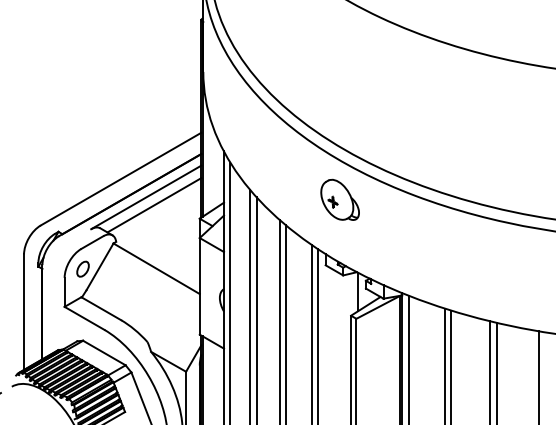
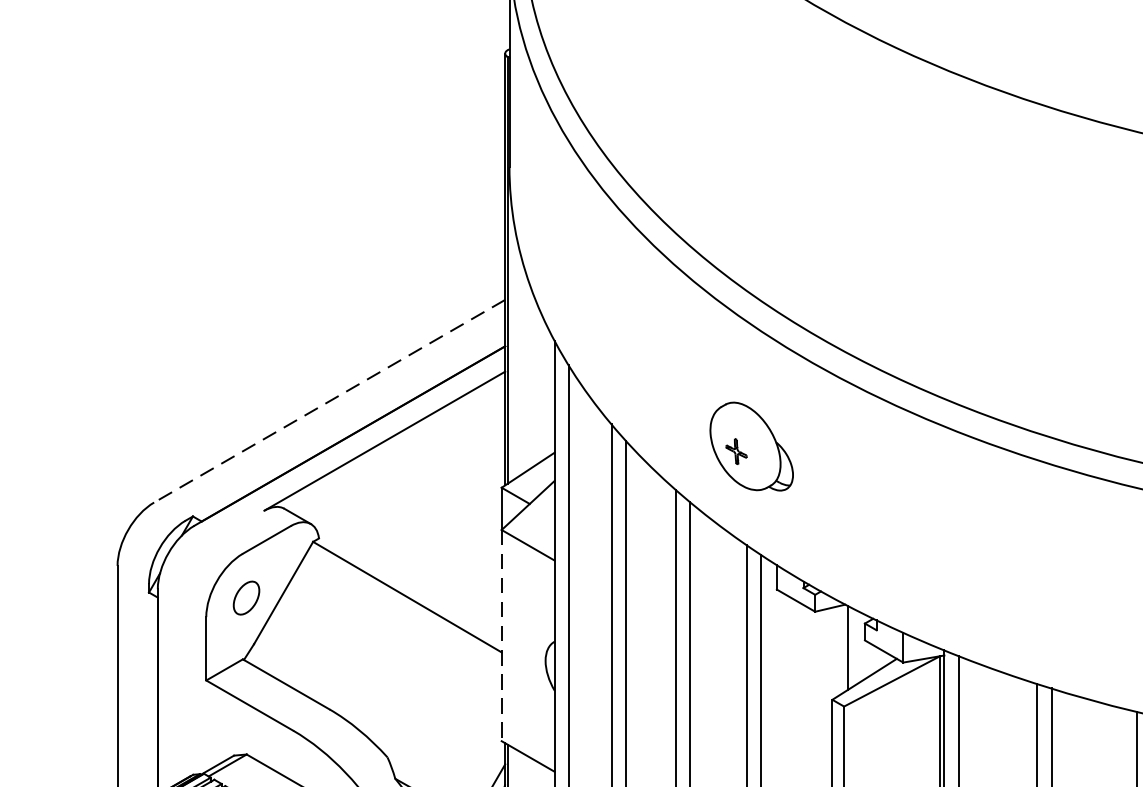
line: (121, 179) -> (330, 402), solid -> dashed
part: (339, 199) -> (750, 445), moved
line: (154, 205) -> (402, 458), removed
line: (199, 286) -> (501, 635), solid -> dashed

